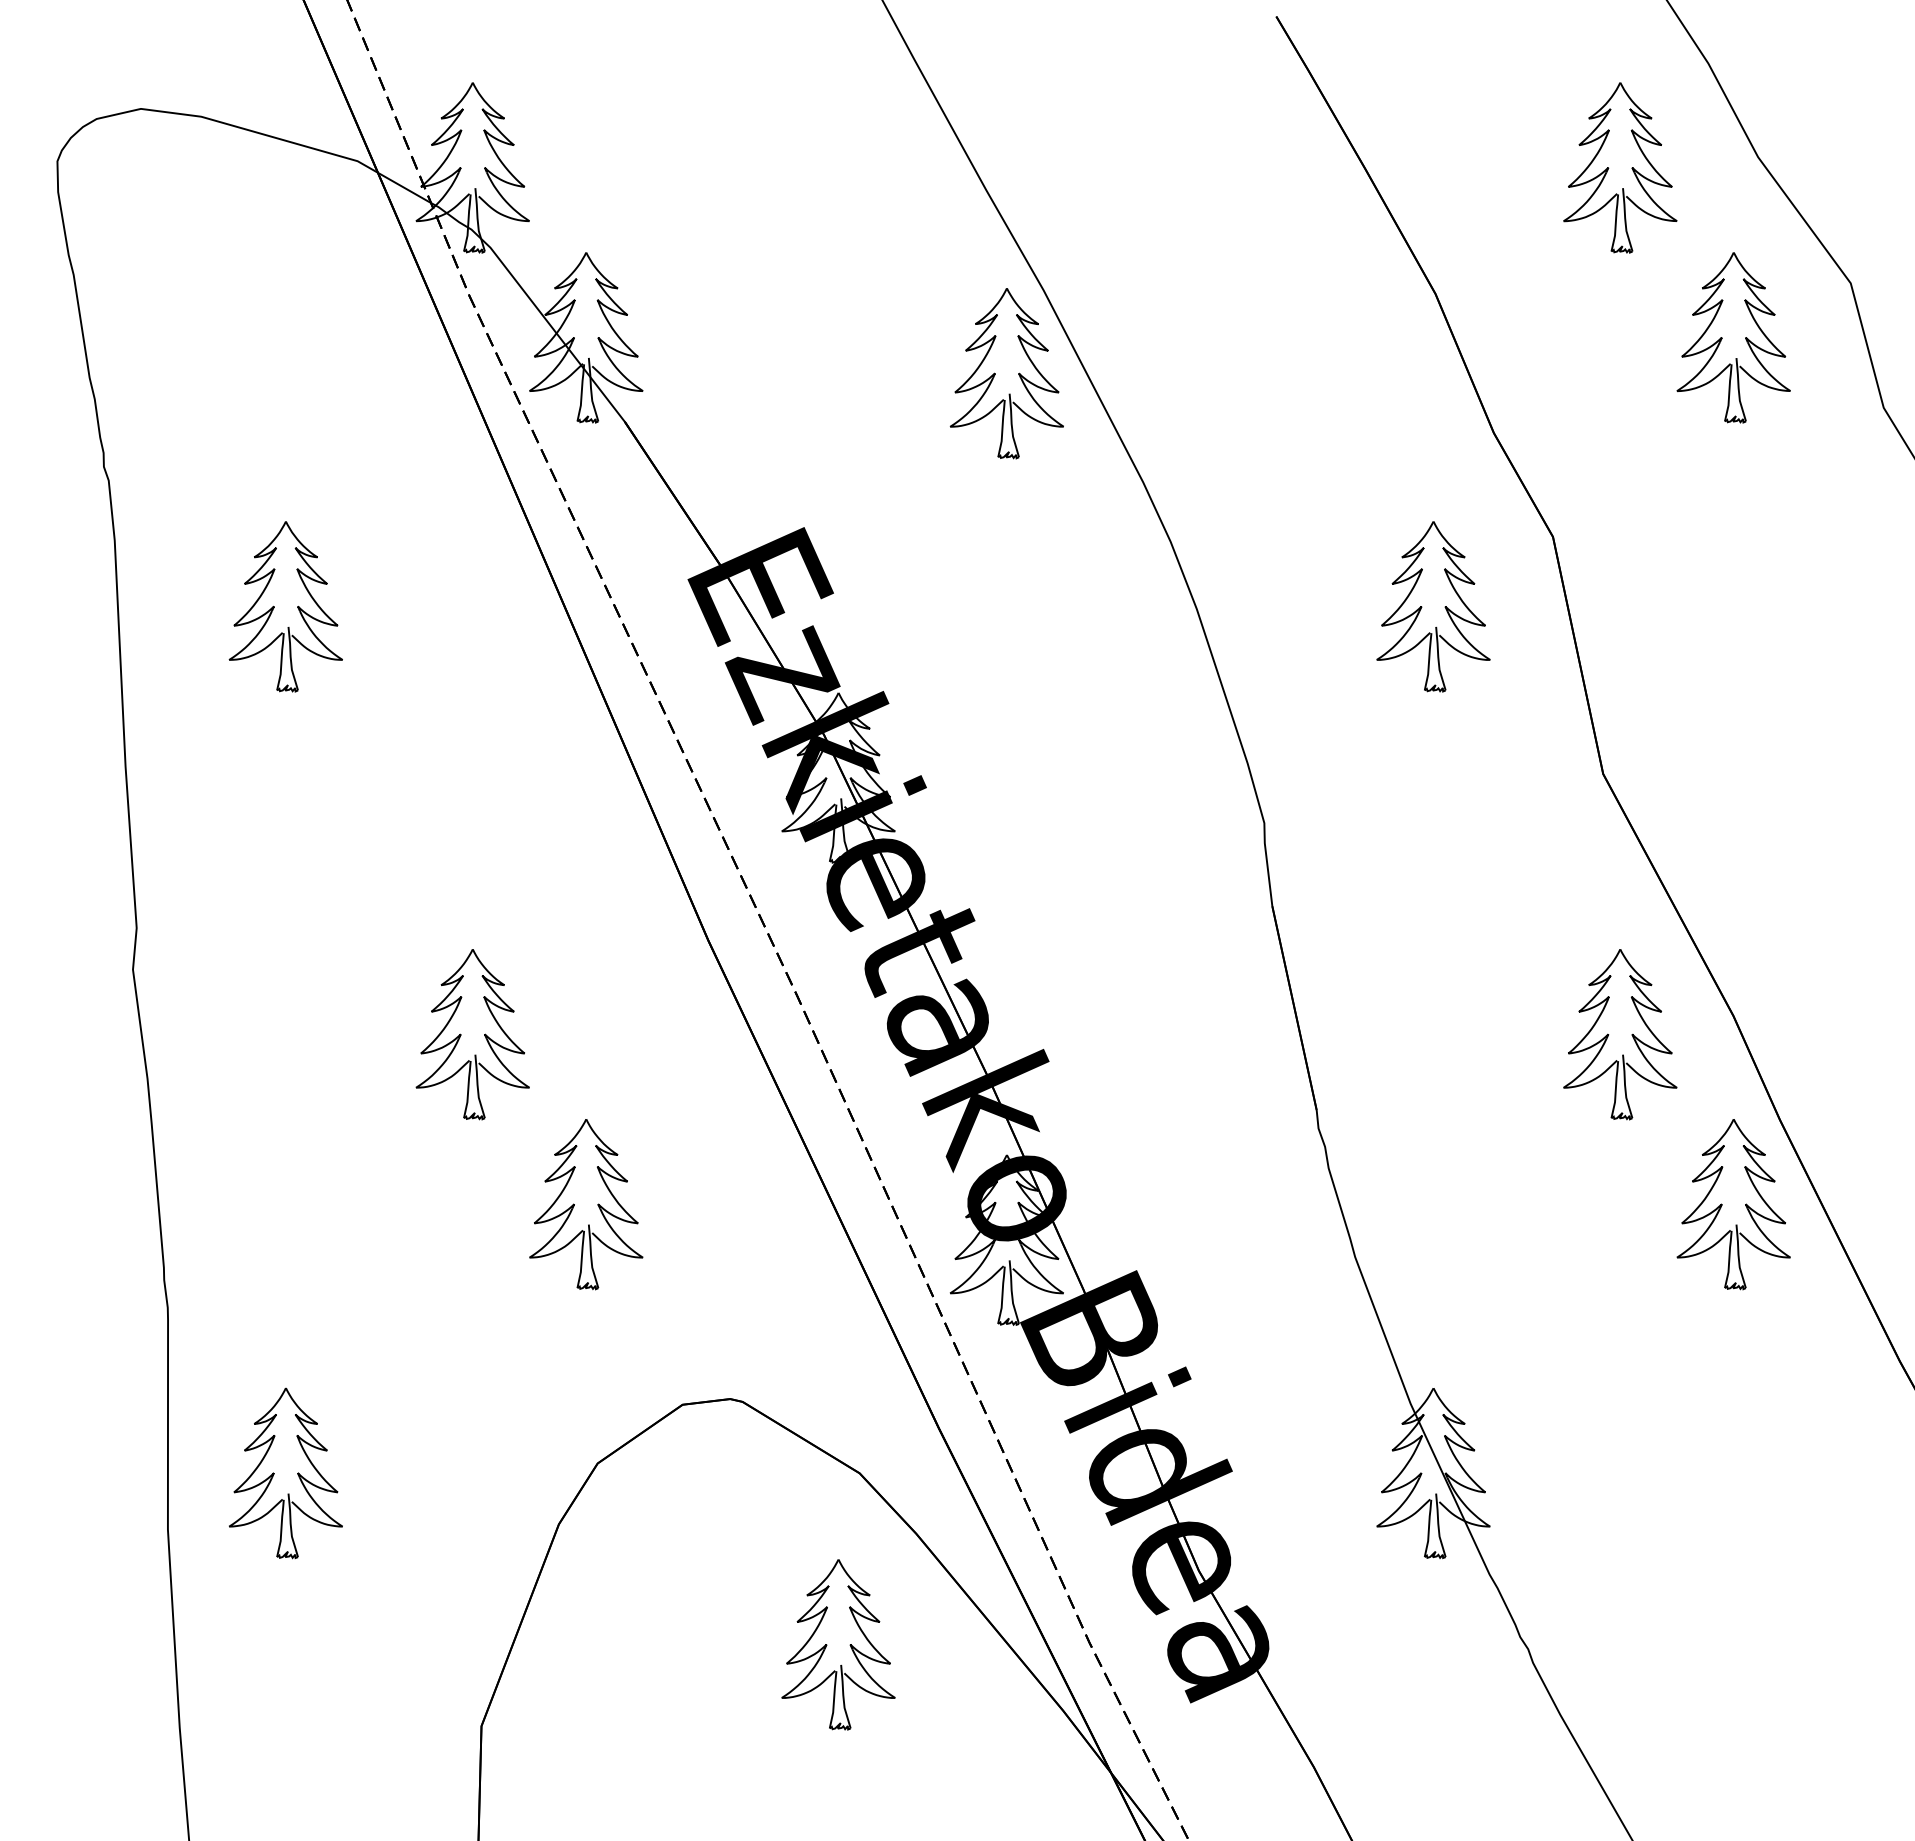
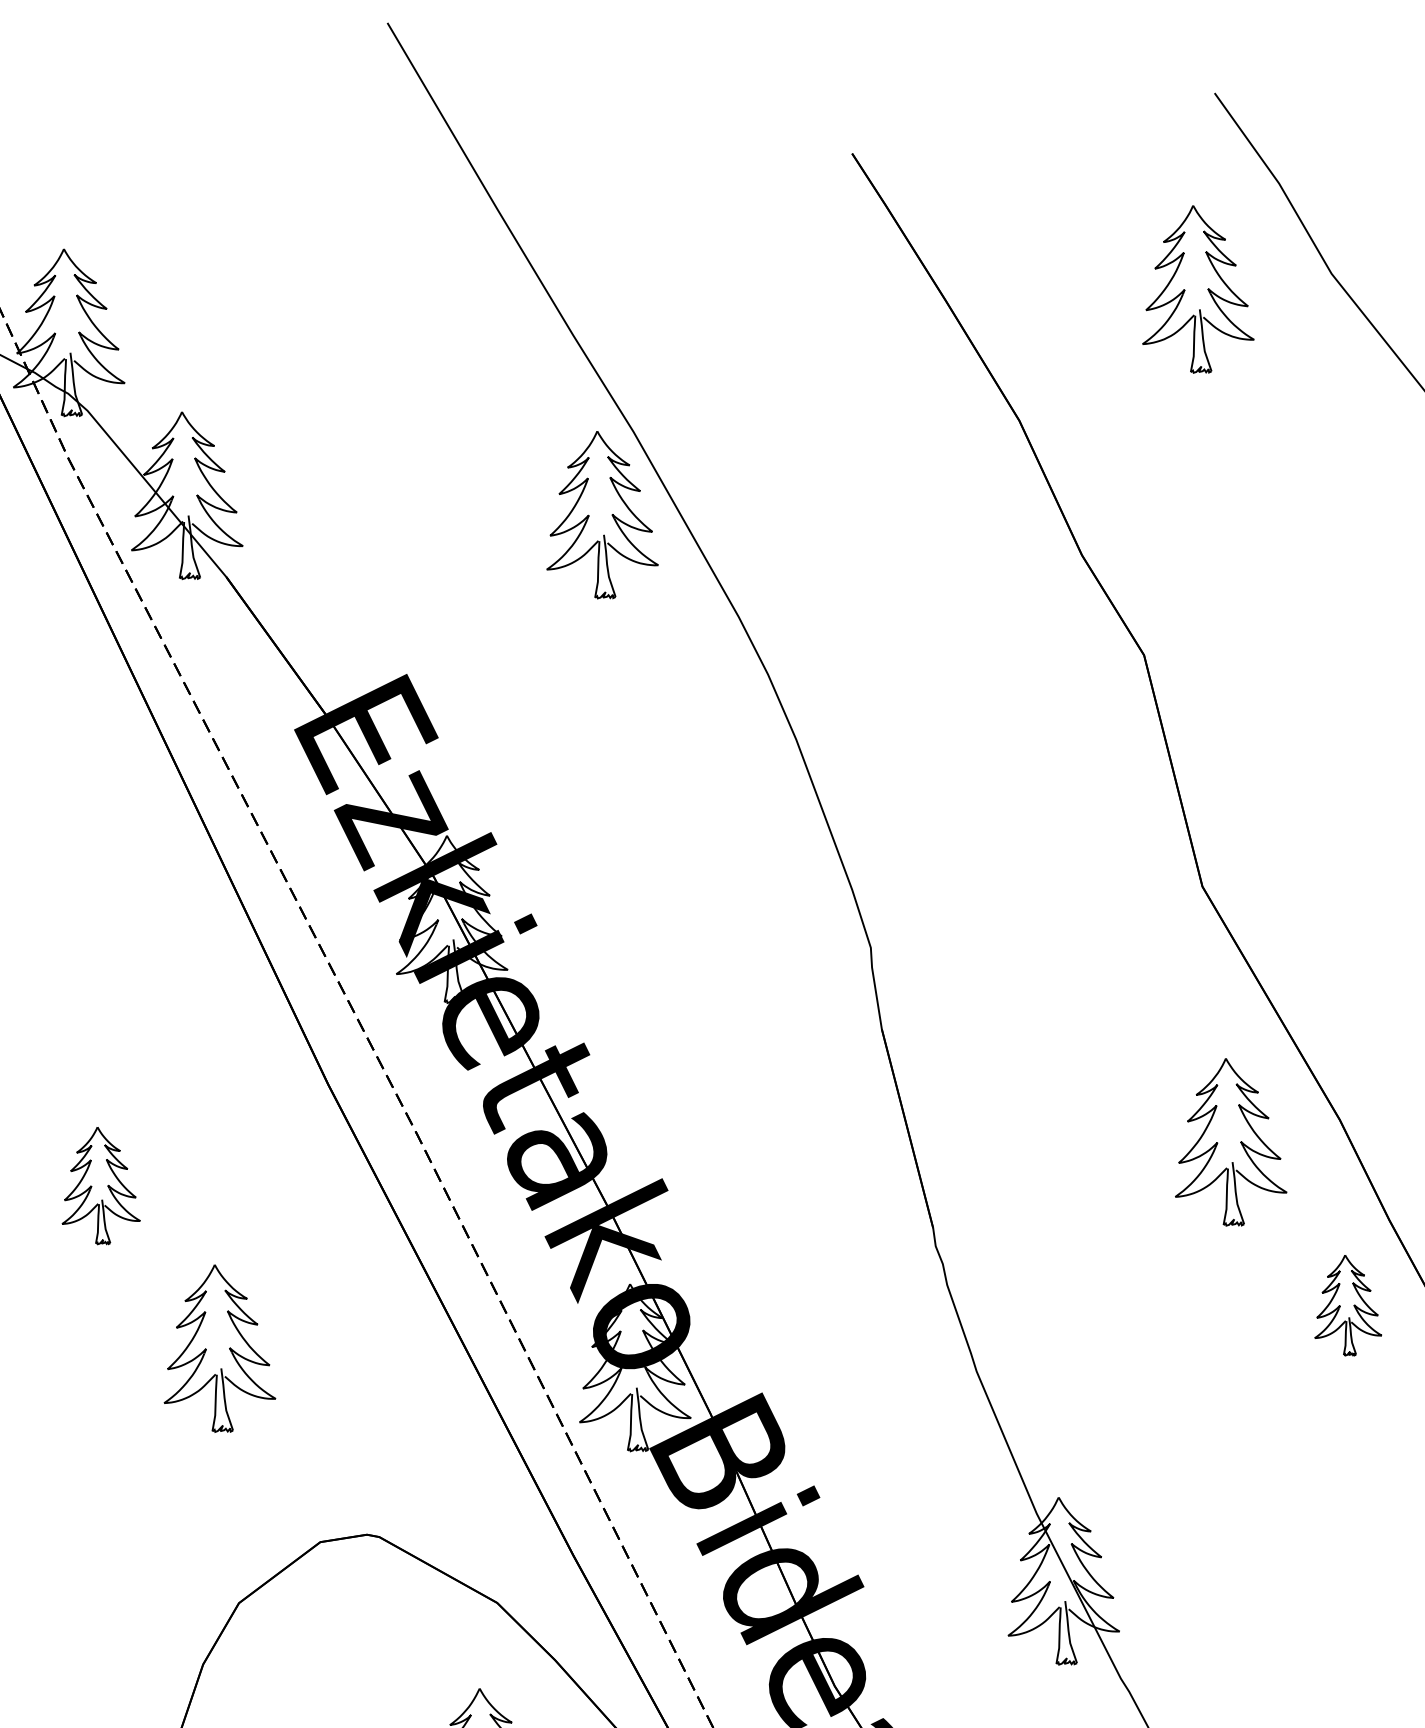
part: (1733, 337) -> (1314, 452), removed
part: (1422, 606) -> (1018, 728), removed
part: (472, 1034) -> (99, 1185), size x0.7
part: (1733, 1204) -> (1346, 1305), size x0.6

